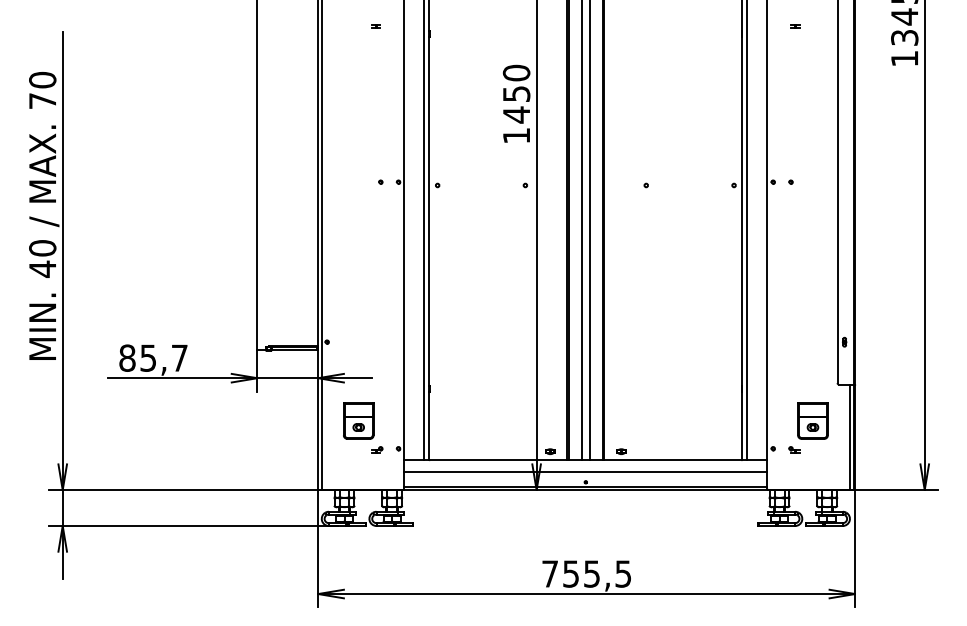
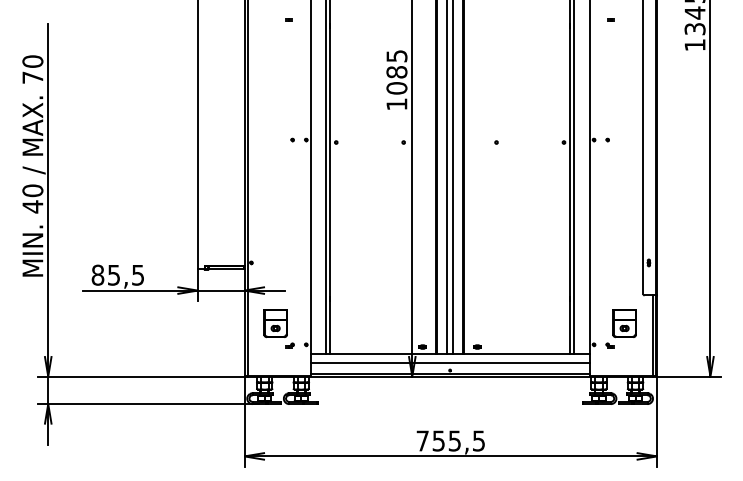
text: (516, 94) -> (396, 72), 1450 -> 1085
text: (180, 358) -> (138, 275), 85,7 -> 85,5

